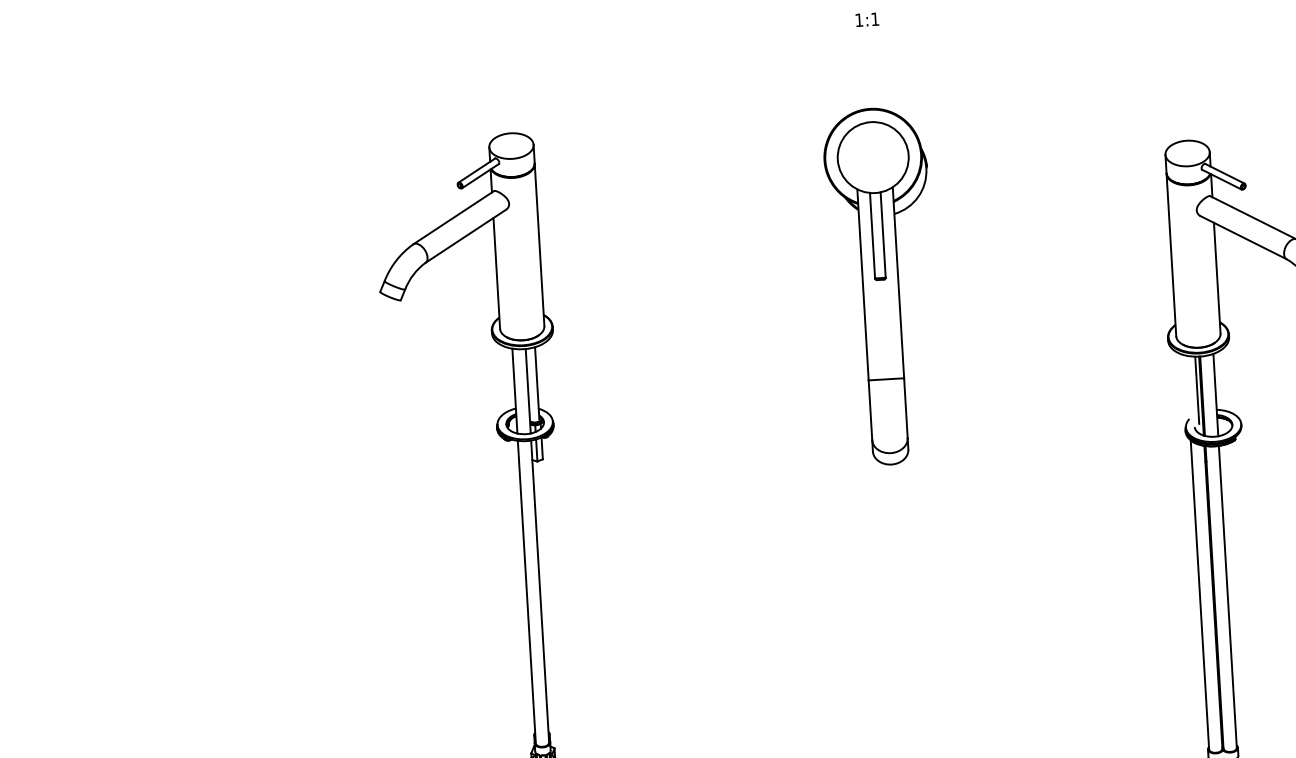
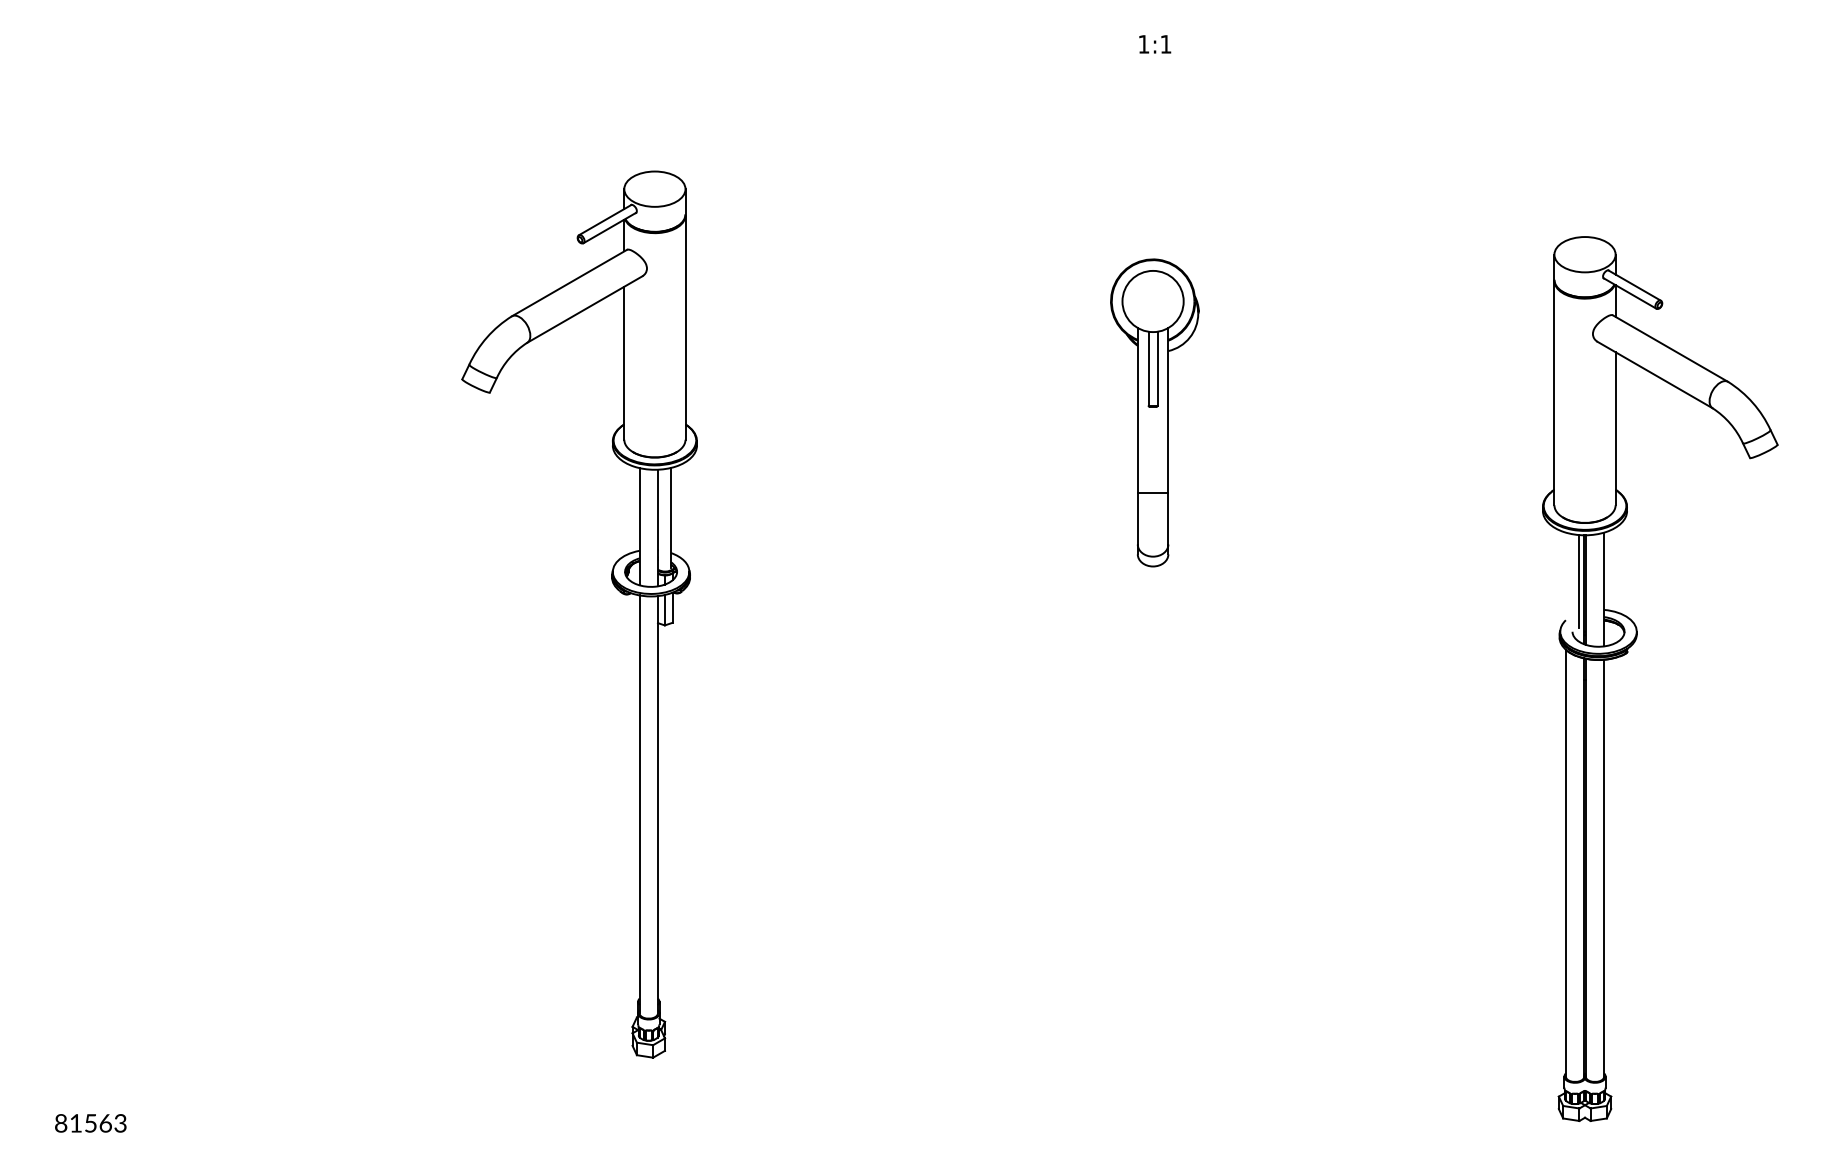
part: (882, 286) -> (1154, 412), size x0.62

